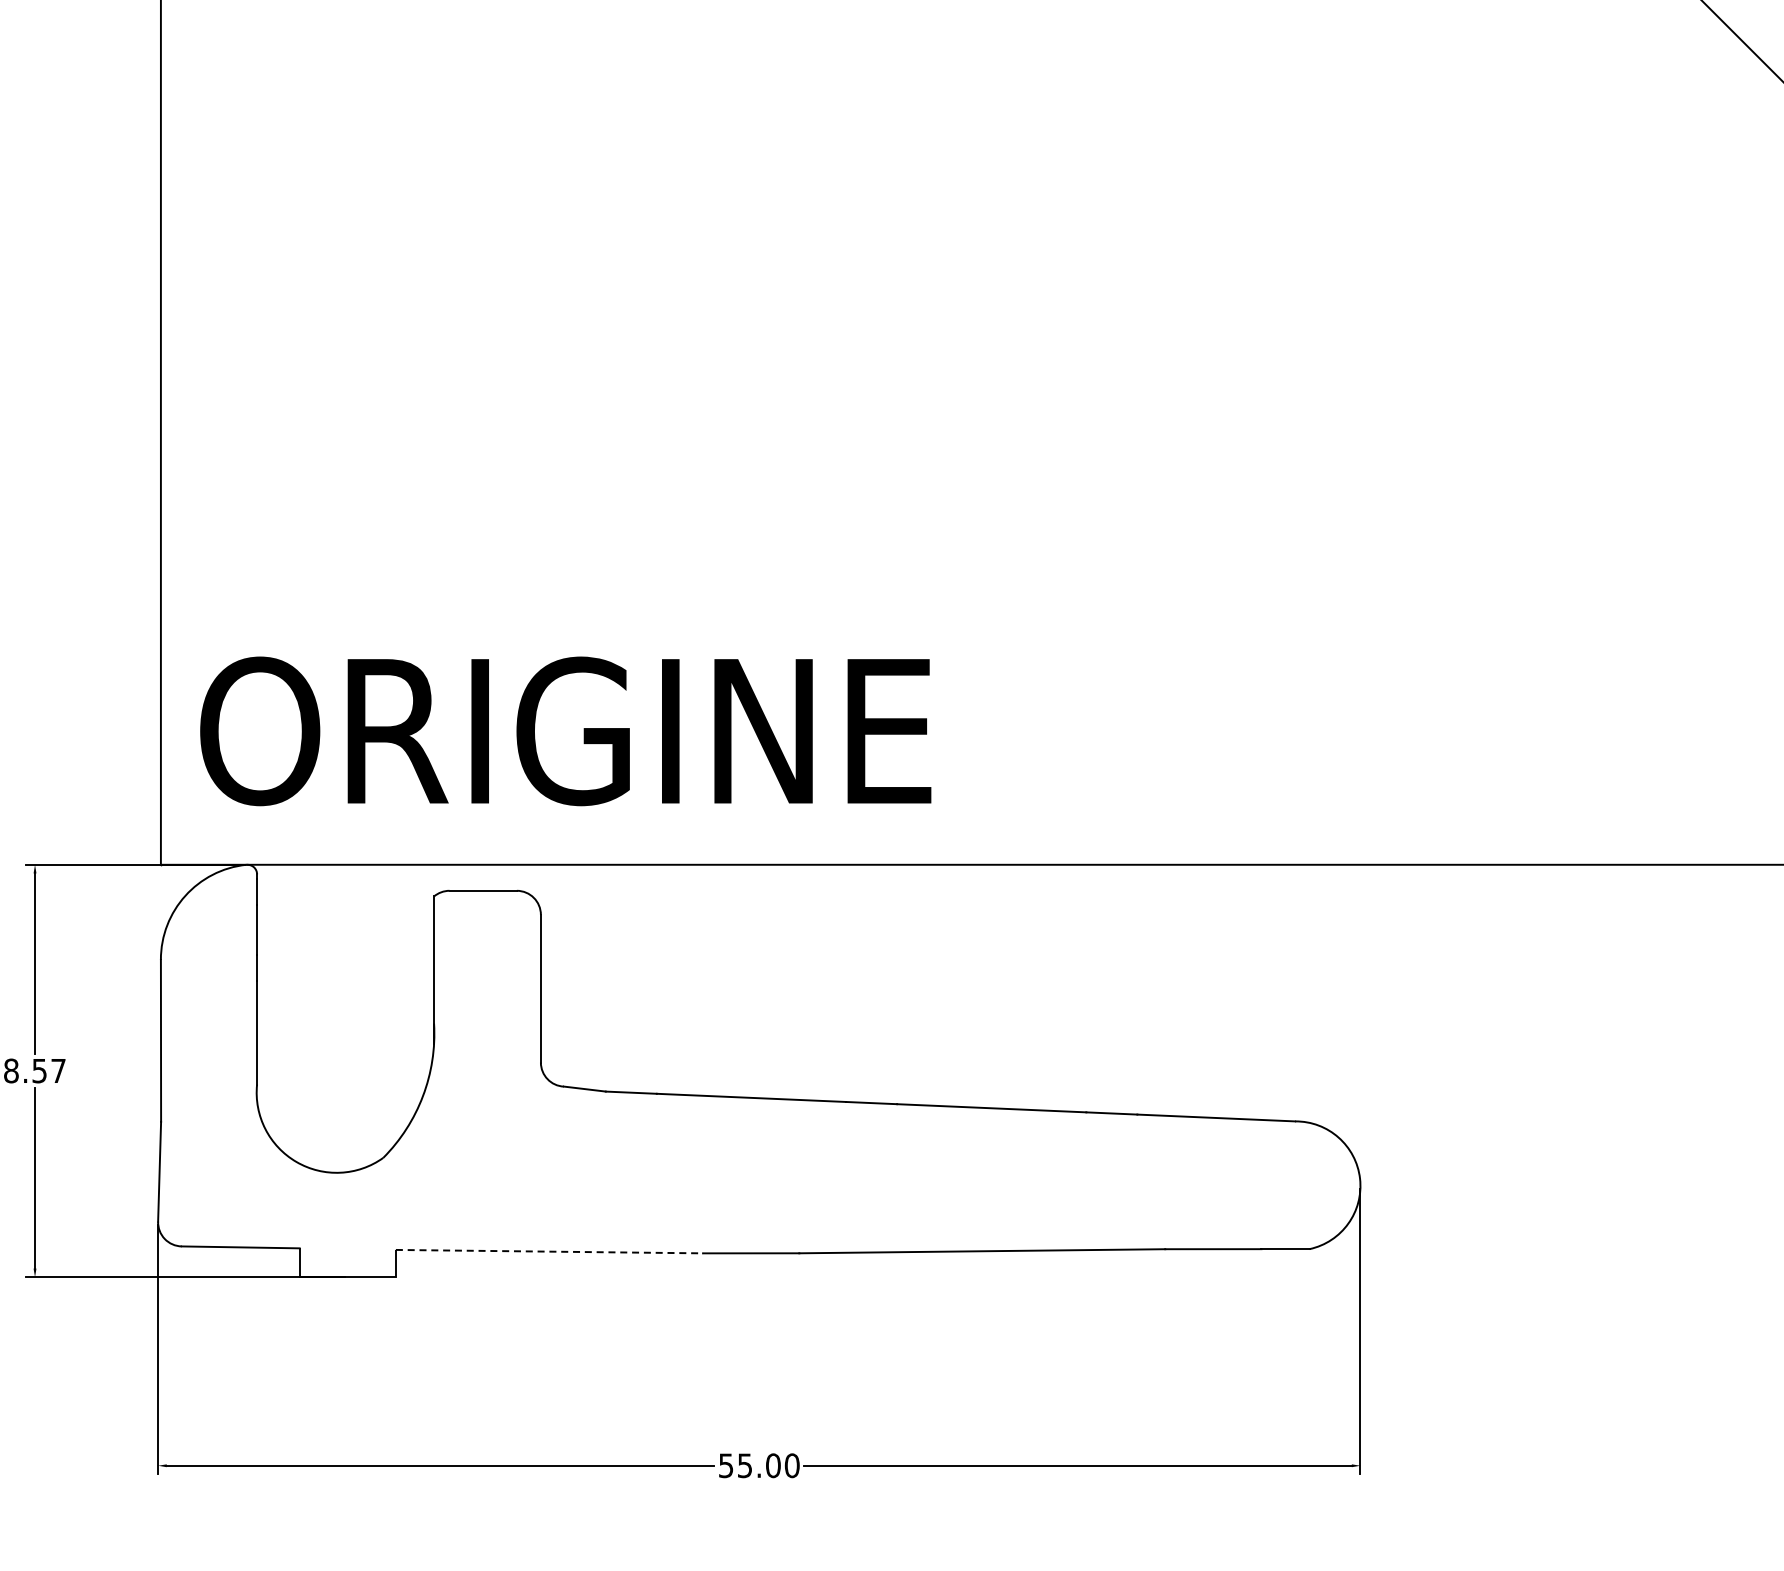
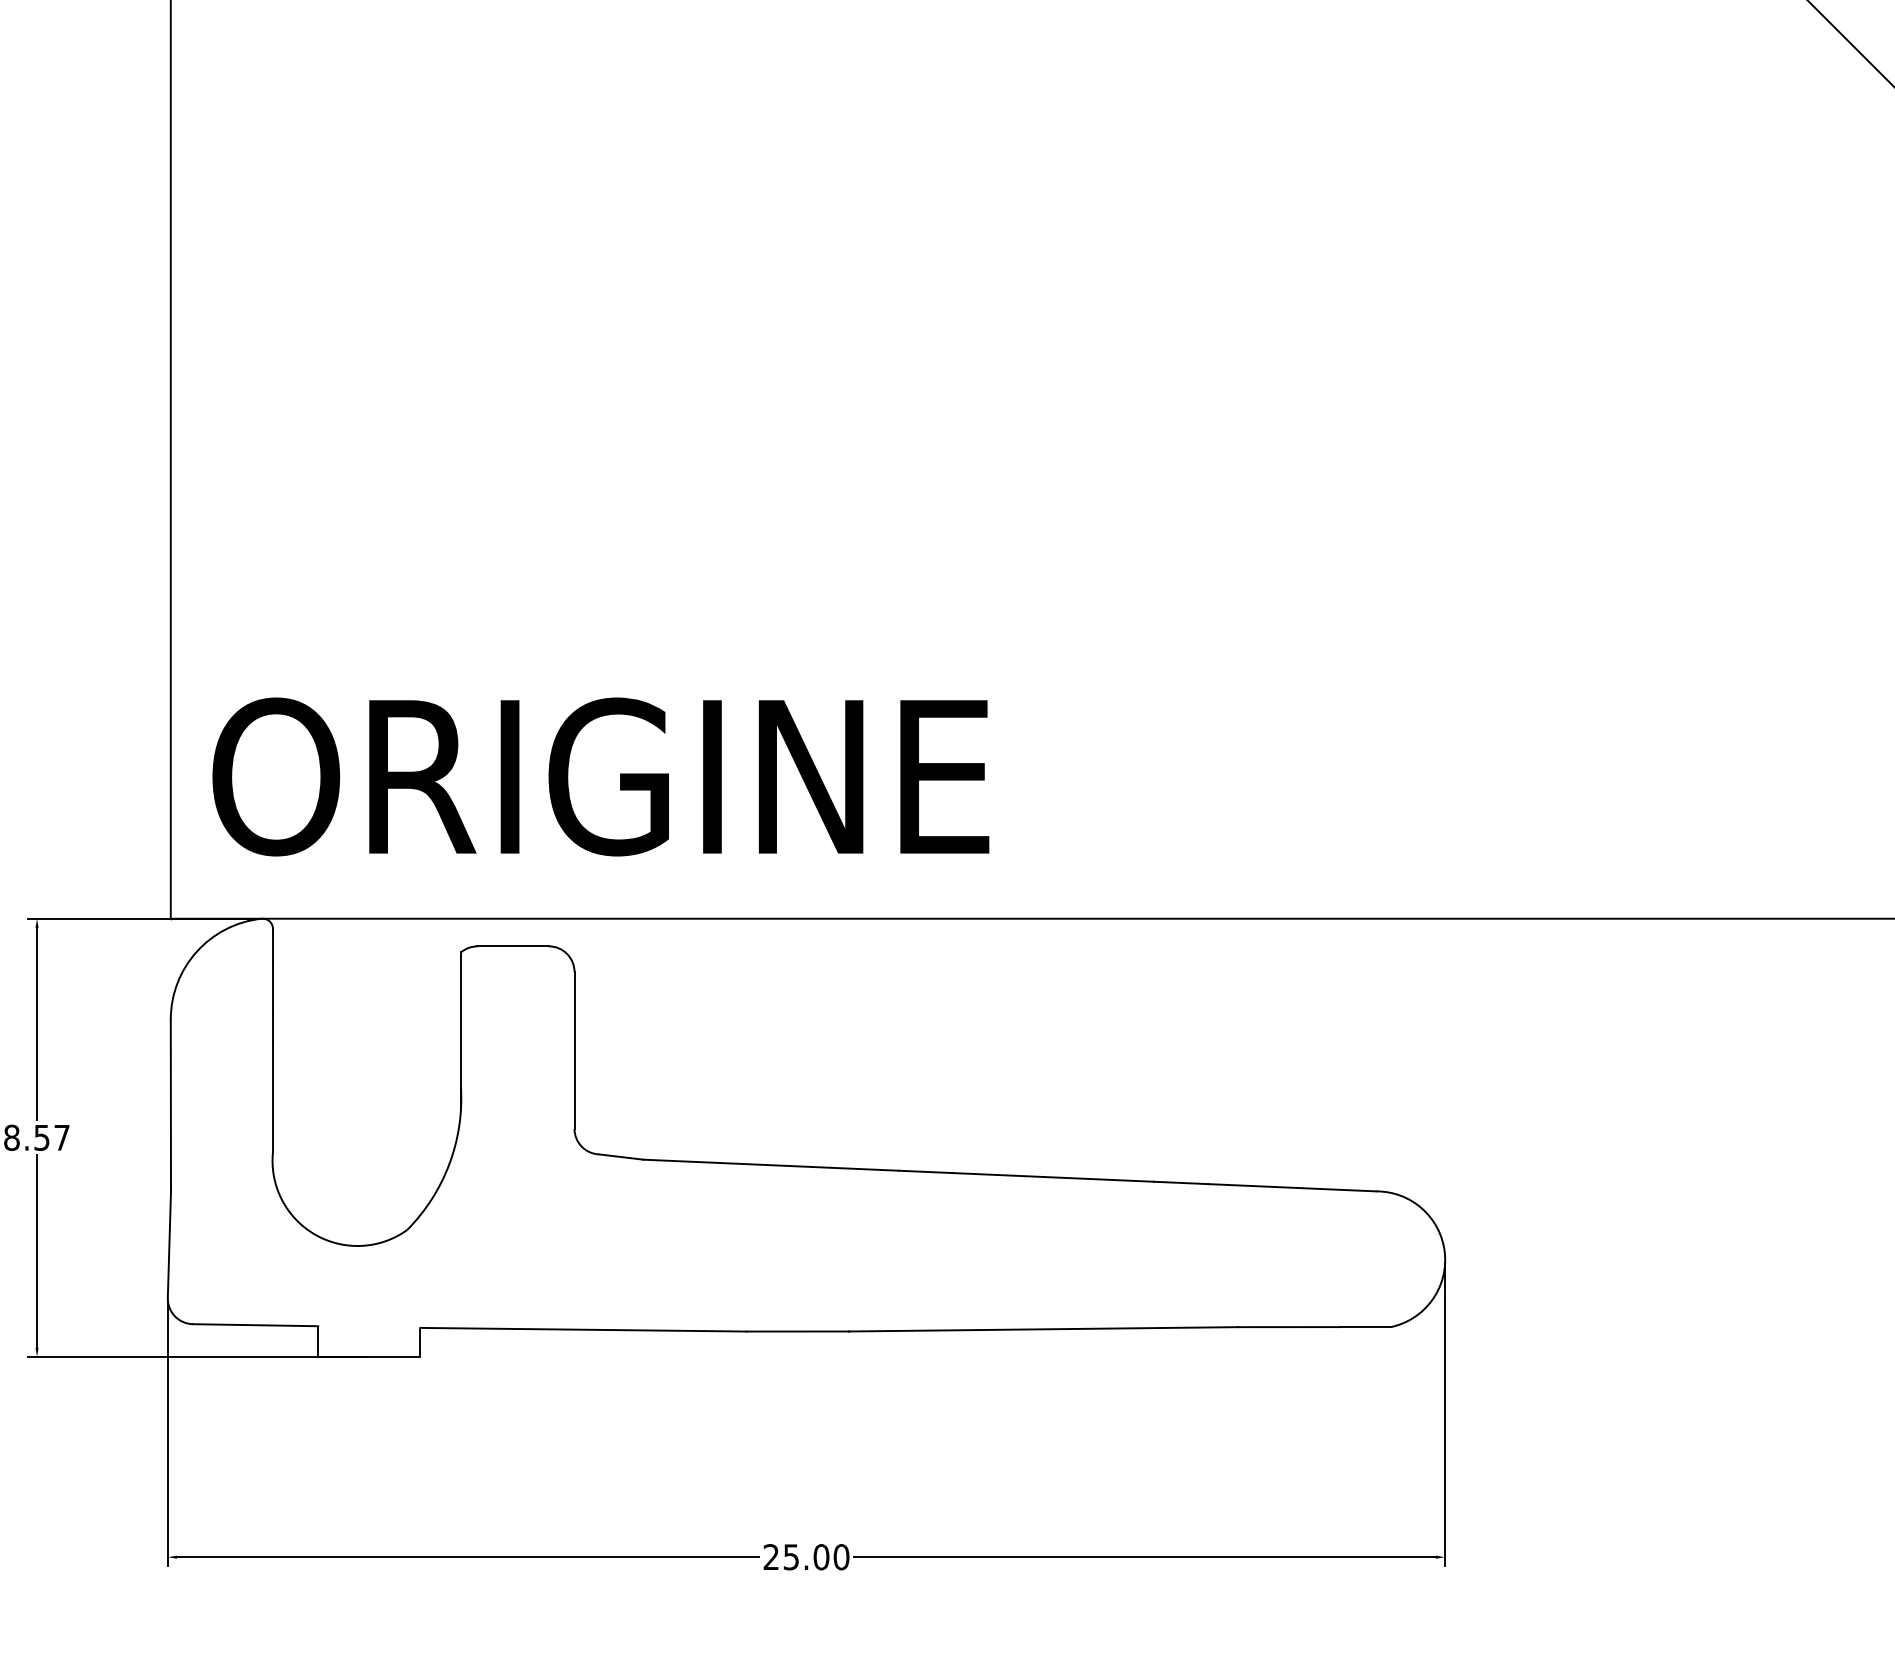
line: (549, 1251) -> (583, 1329), dashed -> solid
text: (726, 1465) -> (771, 1556), 55.00 -> 25.00

